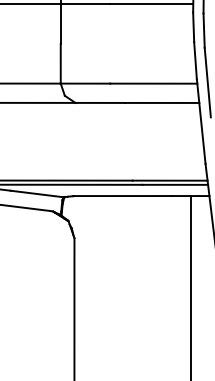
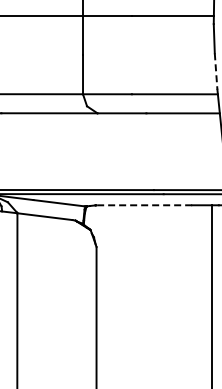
line: (195, 61) -> (216, 72), solid -> dashed
line: (123, 196) -> (144, 205), solid -> dashed

